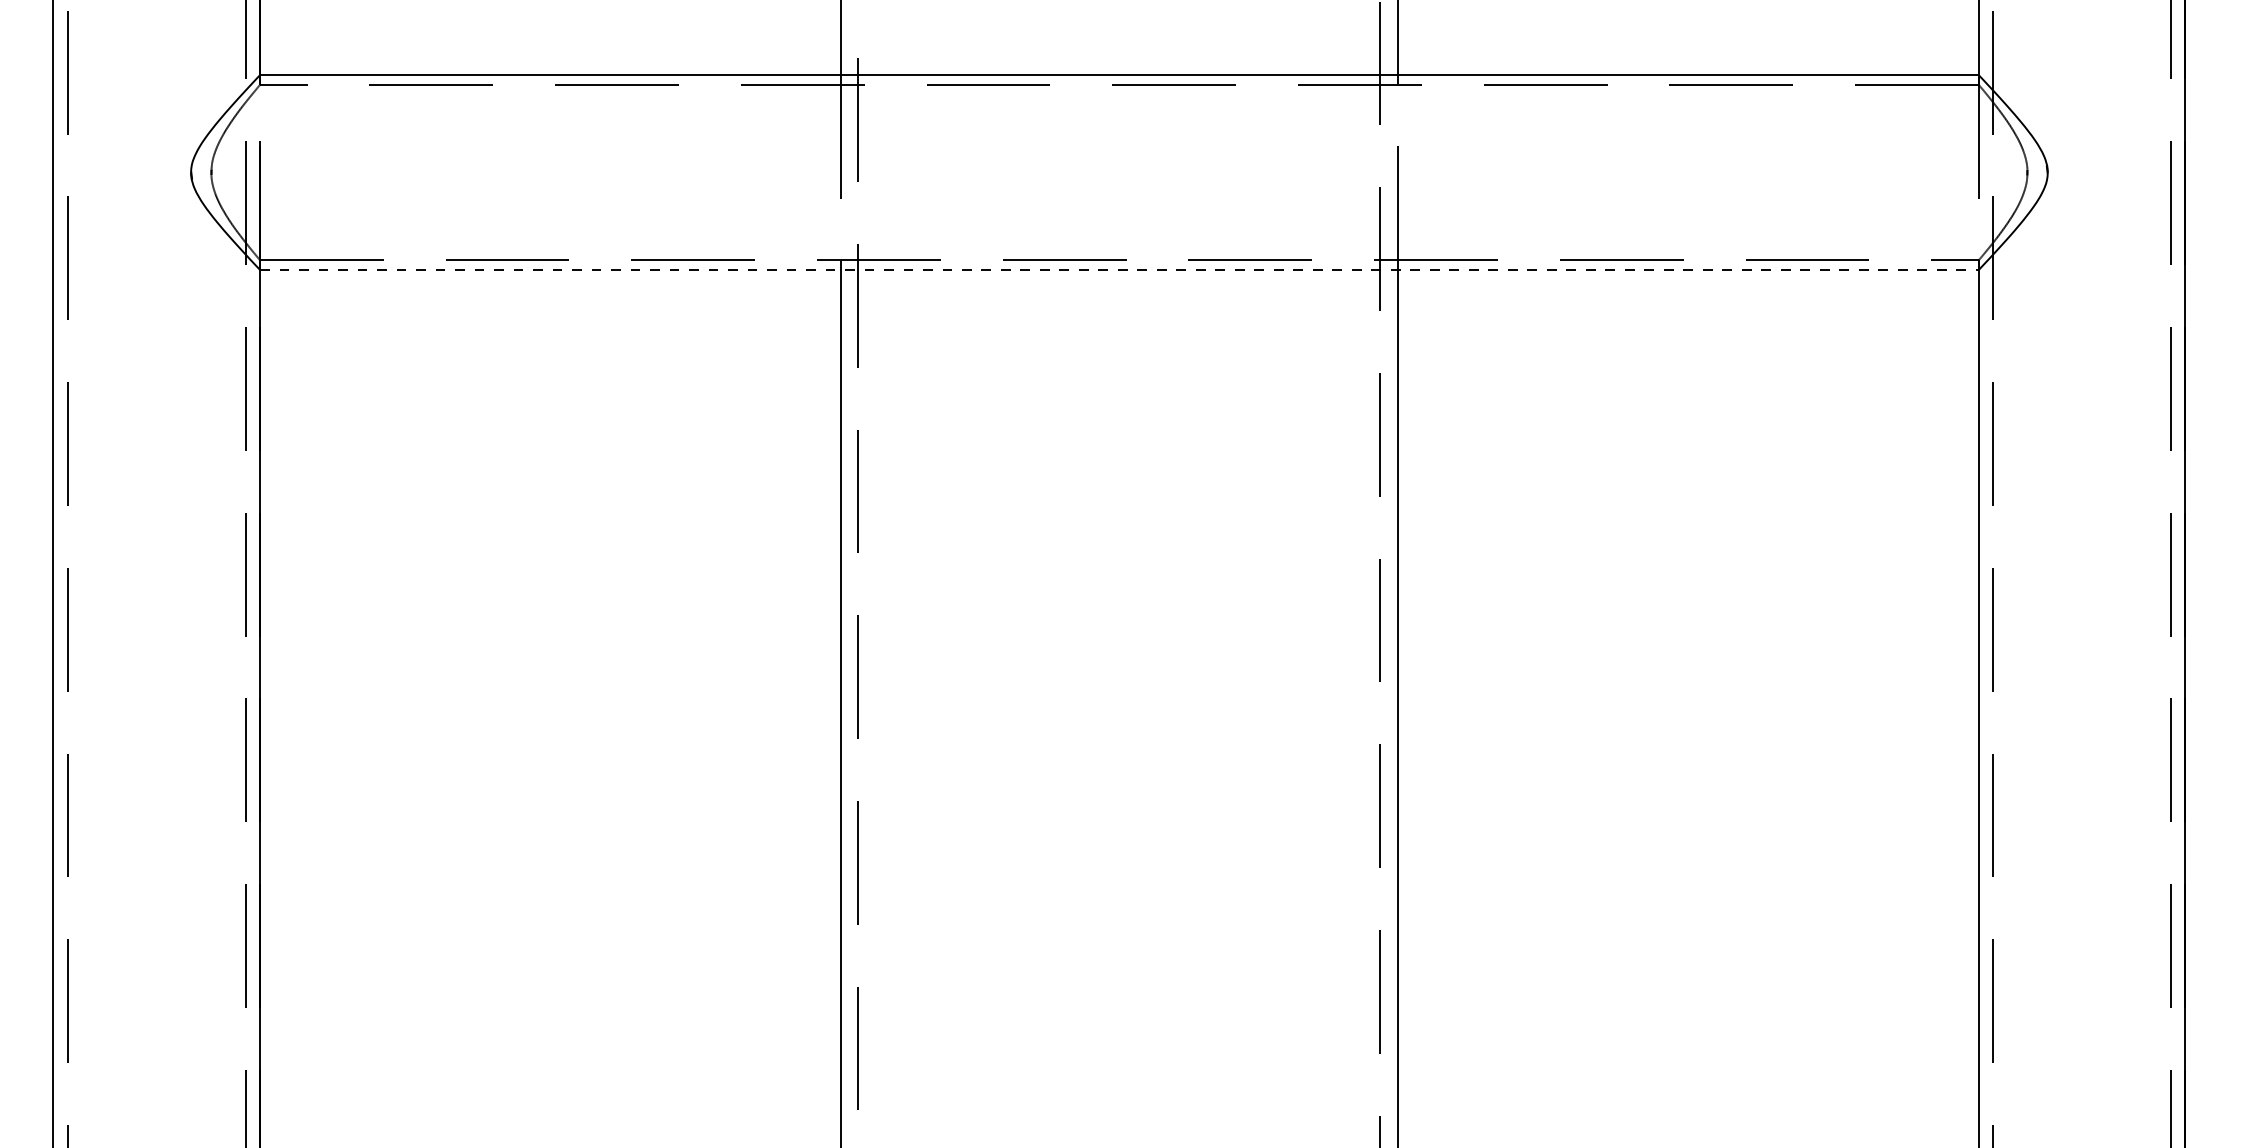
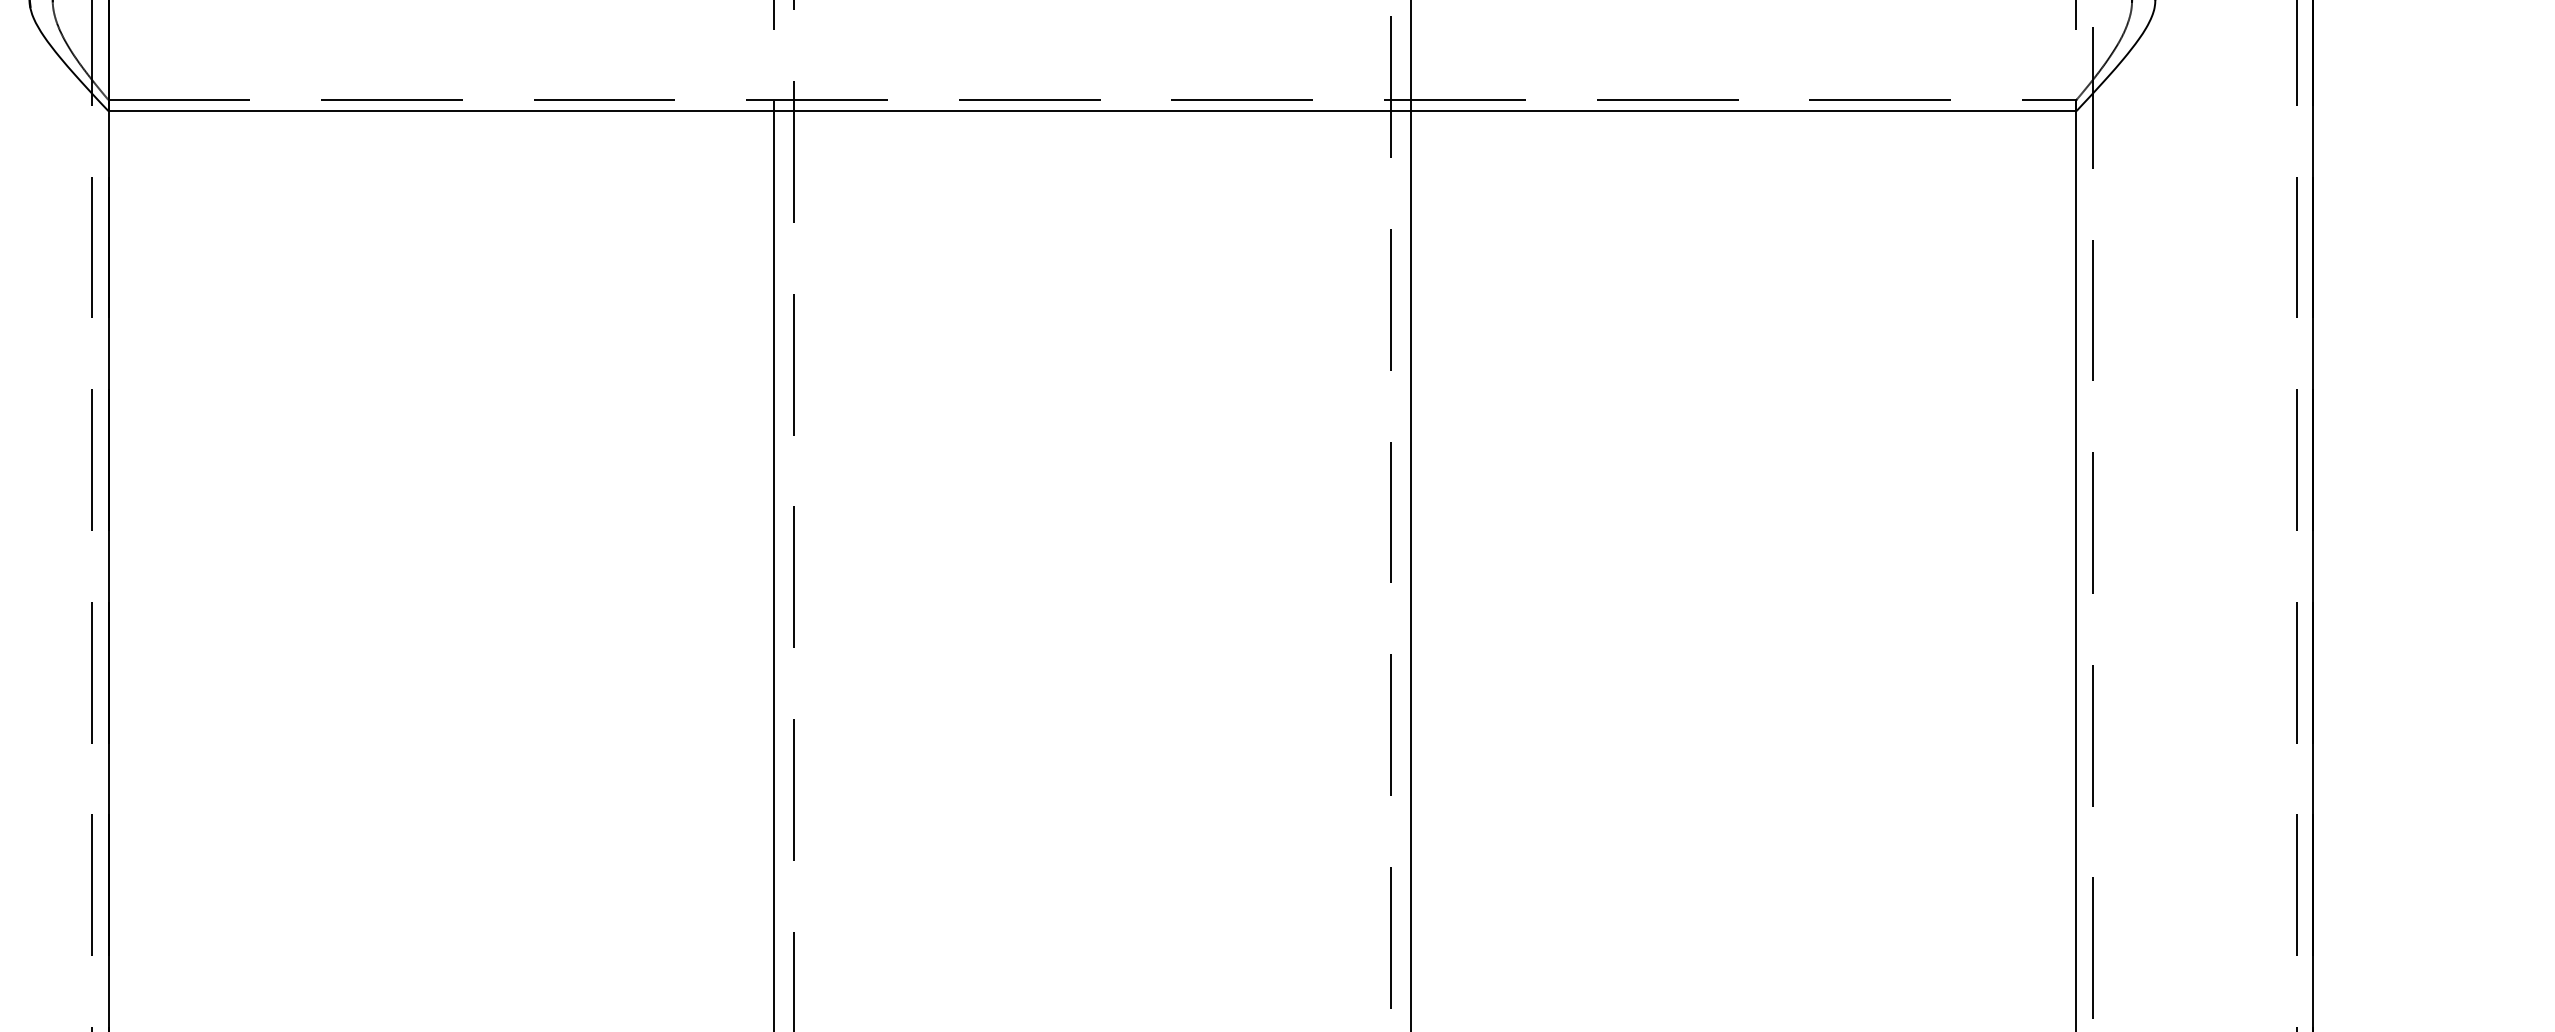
line: (1119, 270) -> (1092, 111), dashed -> solid

